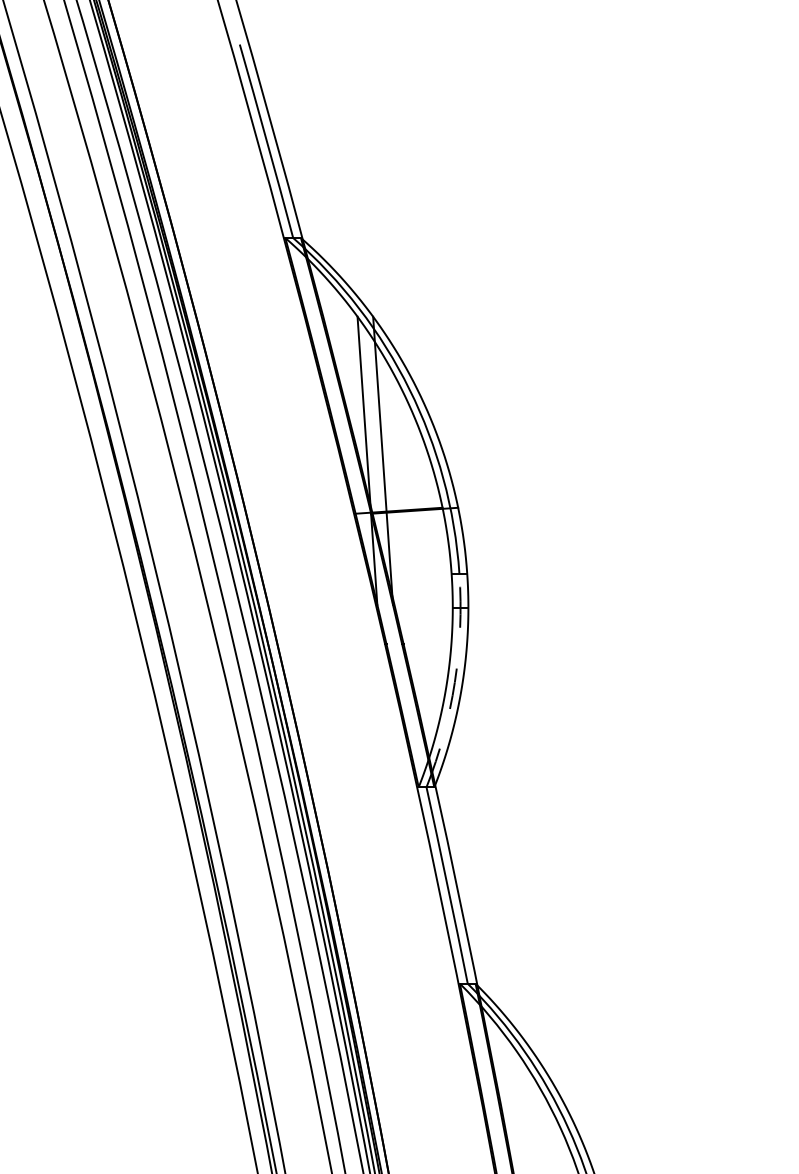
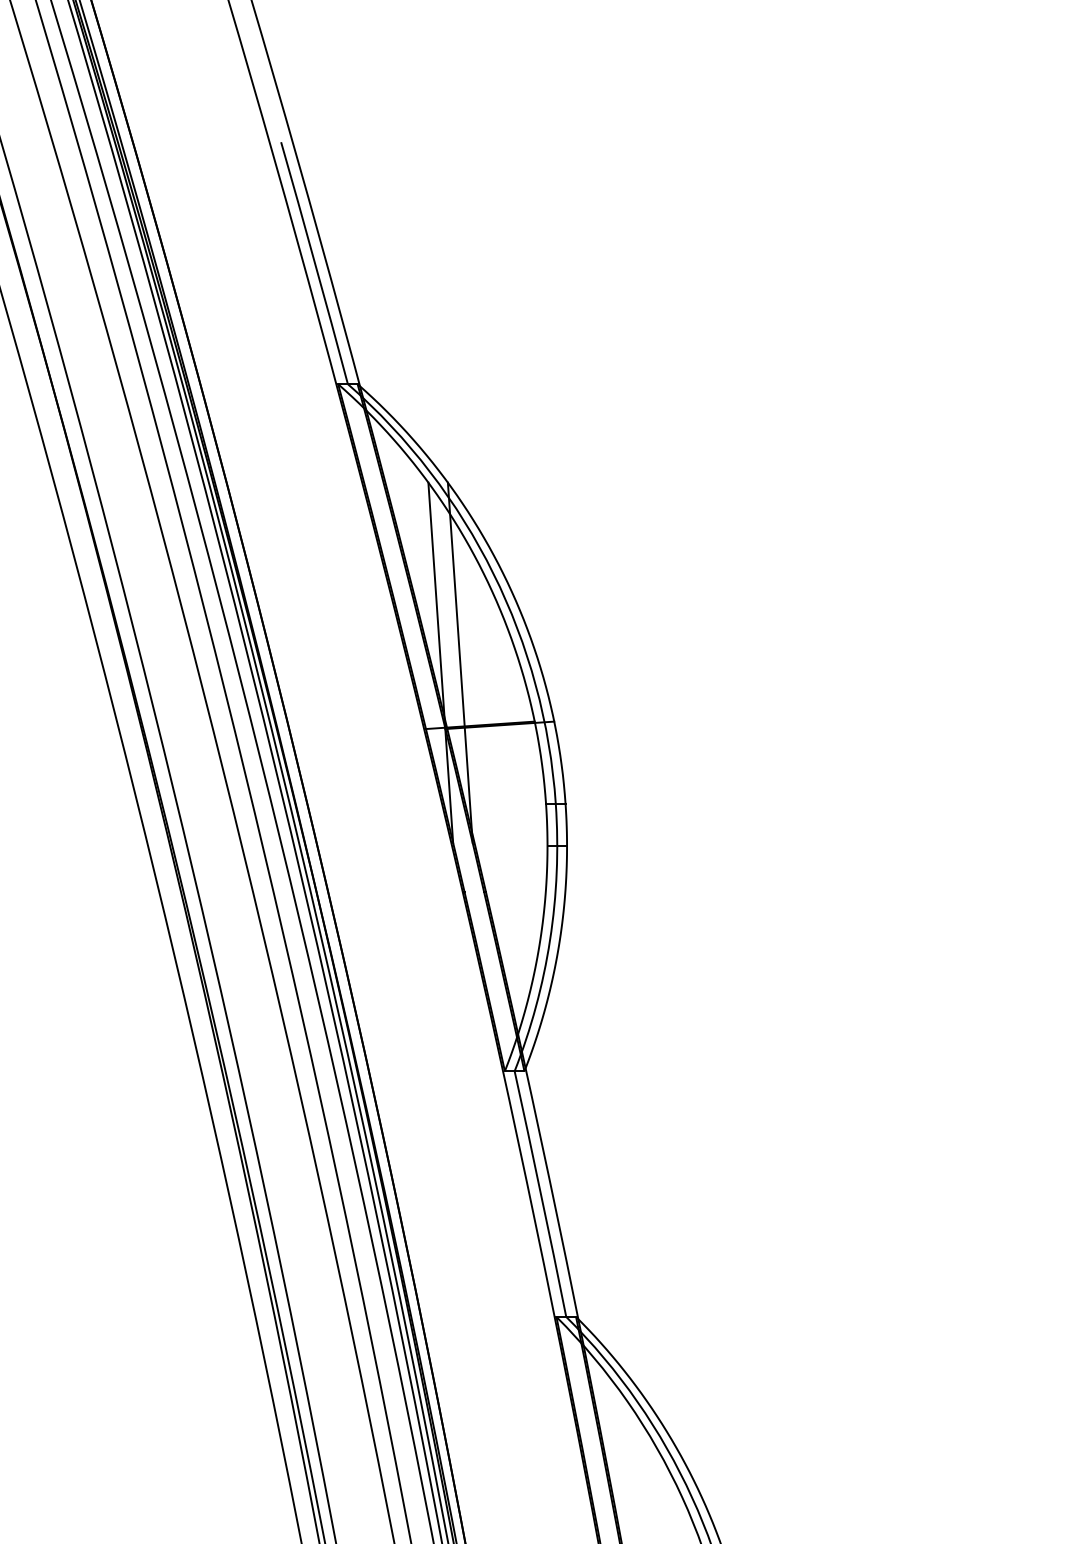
arc: (455, 682) -> (550, 940), dashed -> solid

